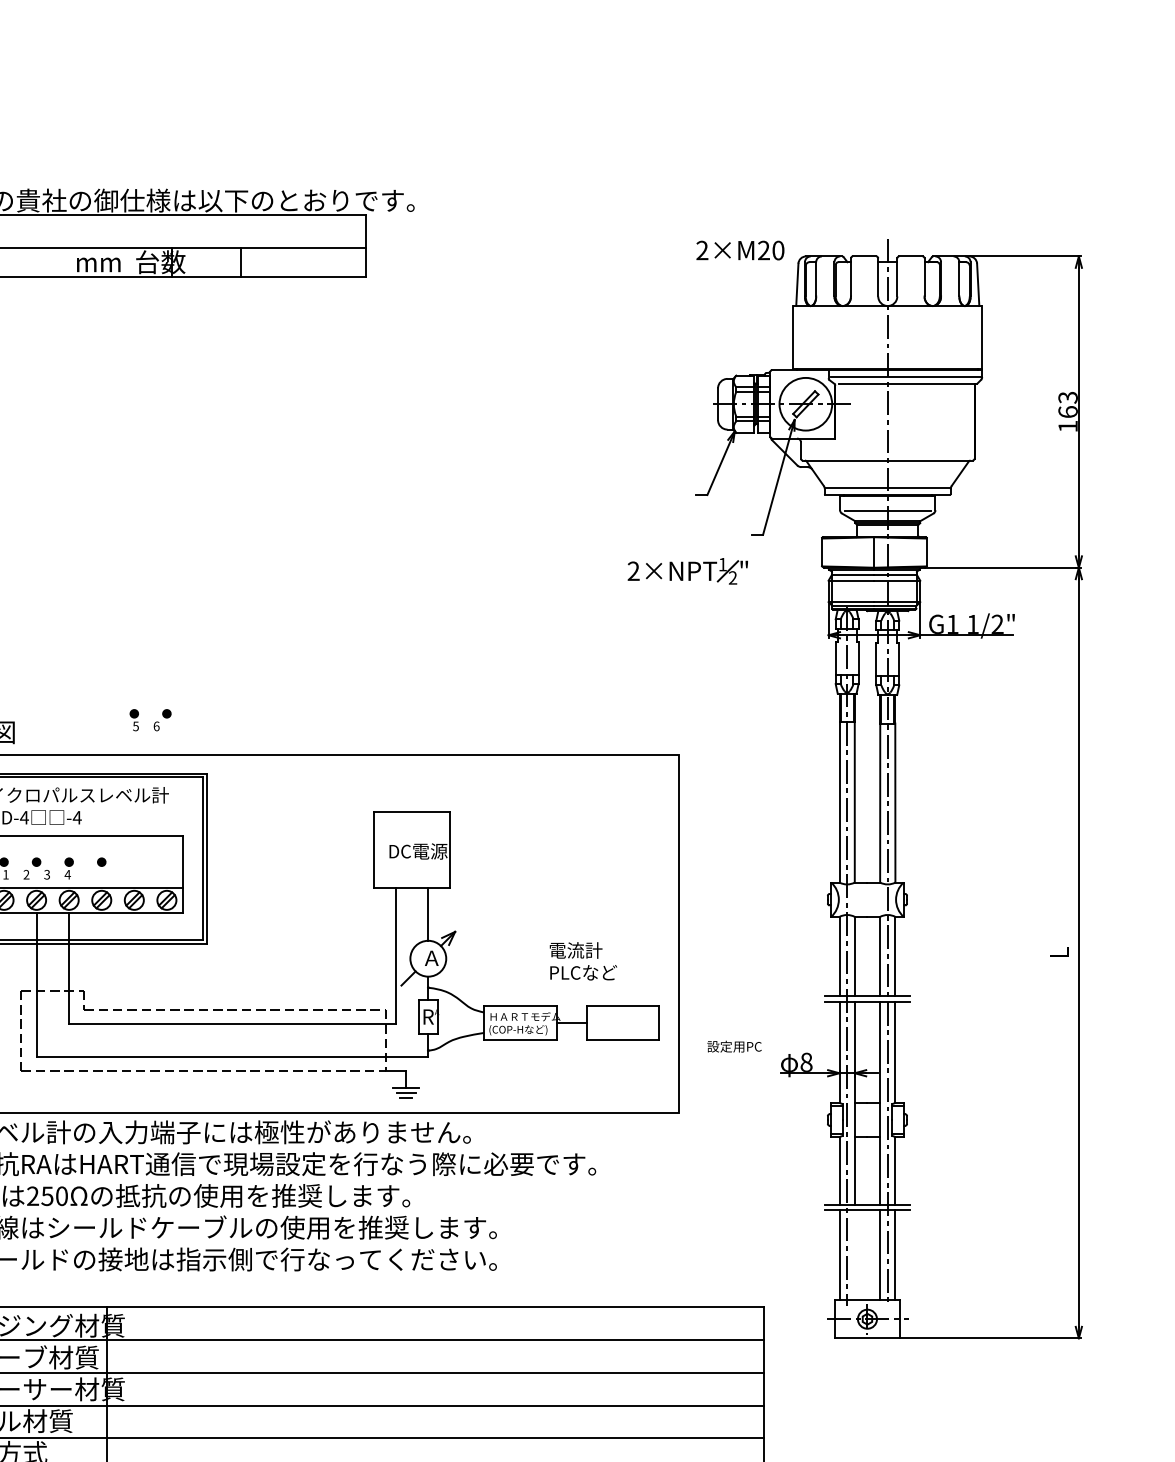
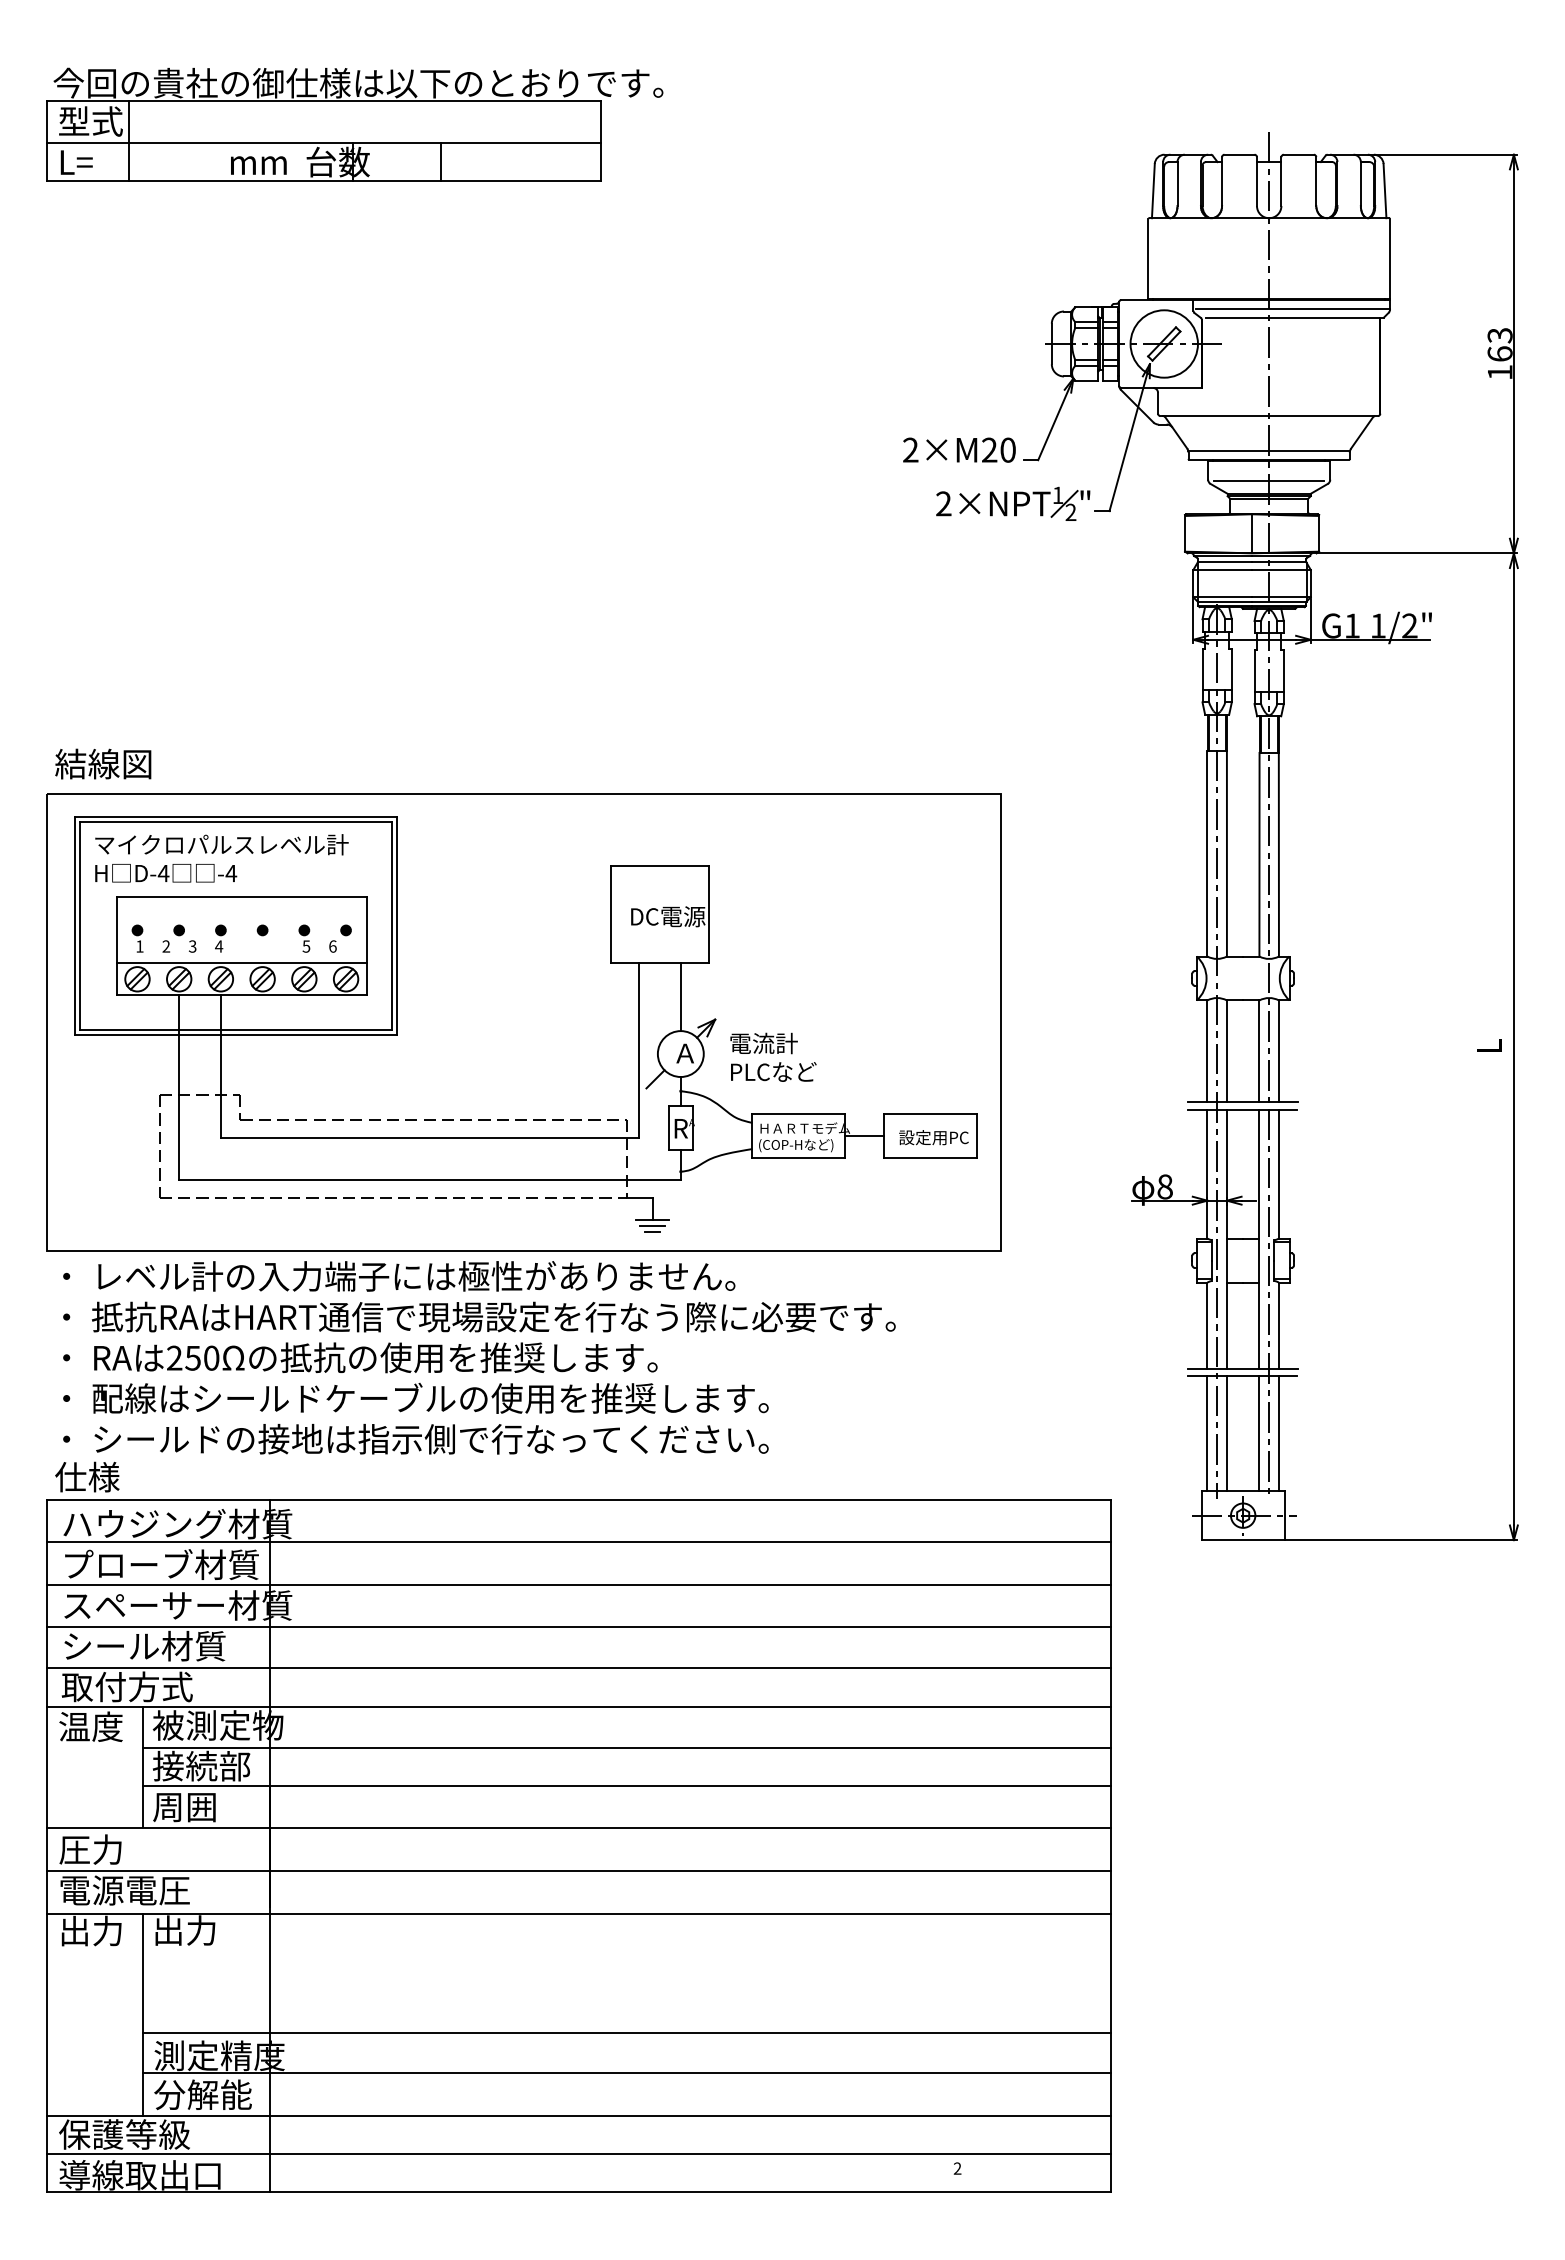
text: (740, 250) -> (959, 449), moved
part: (688, 570) -> (1013, 503), moved
part: (154, 722) -> (330, 941), moved
text: (583, 960) -> (773, 1056), moved
text: (734, 1046) -> (933, 1137), moved
line: (854, 1255) -> (1226, 1433), added

